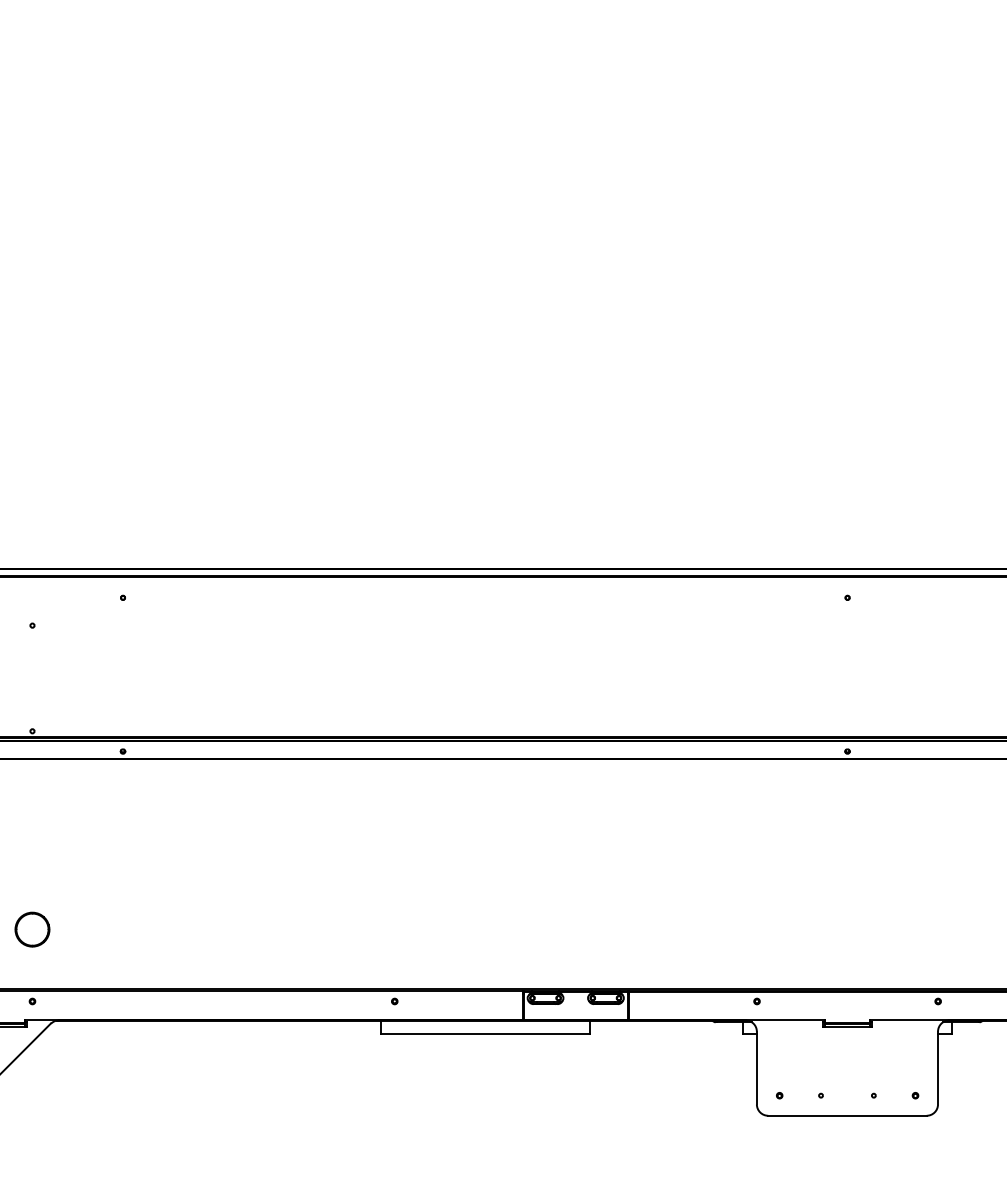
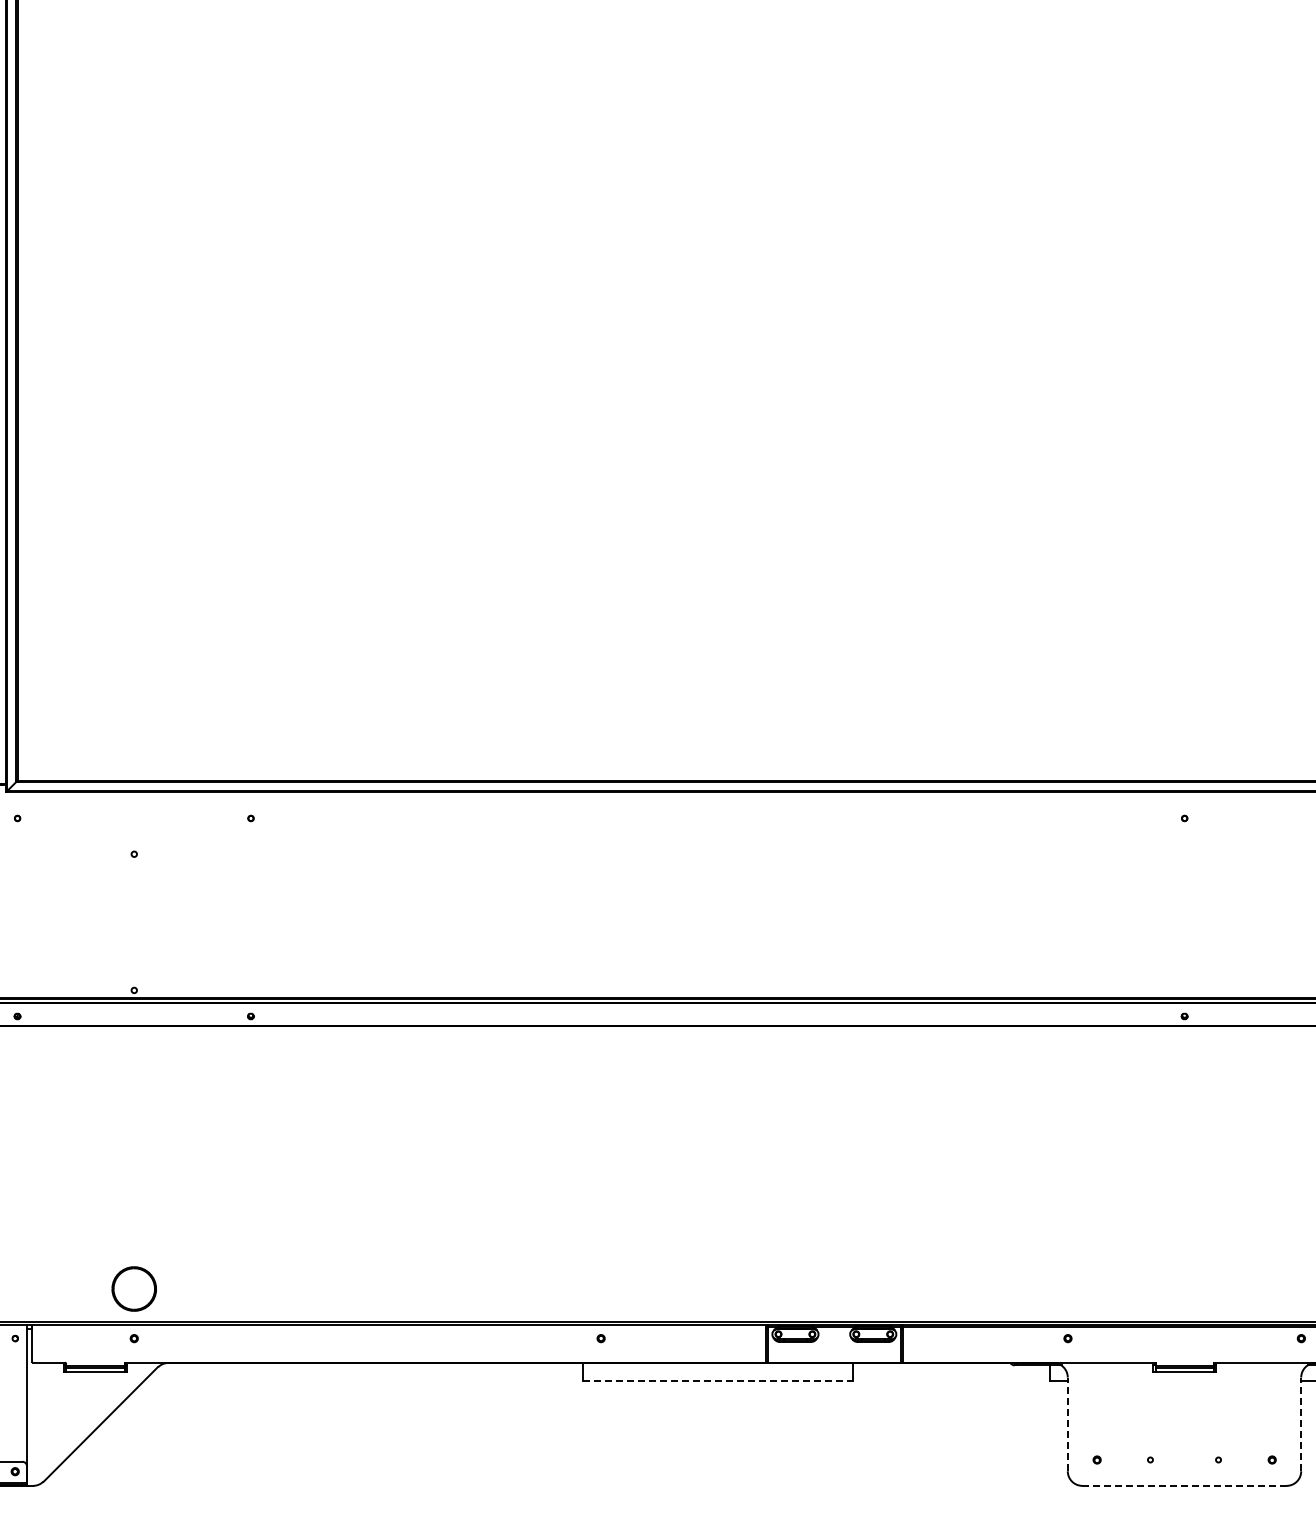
part: (31, 929) -> (133, 1288), moved
line: (485, 1033) -> (717, 1380), solid -> dashed
line: (756, 1068) -> (1067, 1424), solid -> dashed
line: (938, 1068) -> (1301, 1424), solid -> dashed
line: (847, 1116) -> (1184, 1486), solid -> dashed

